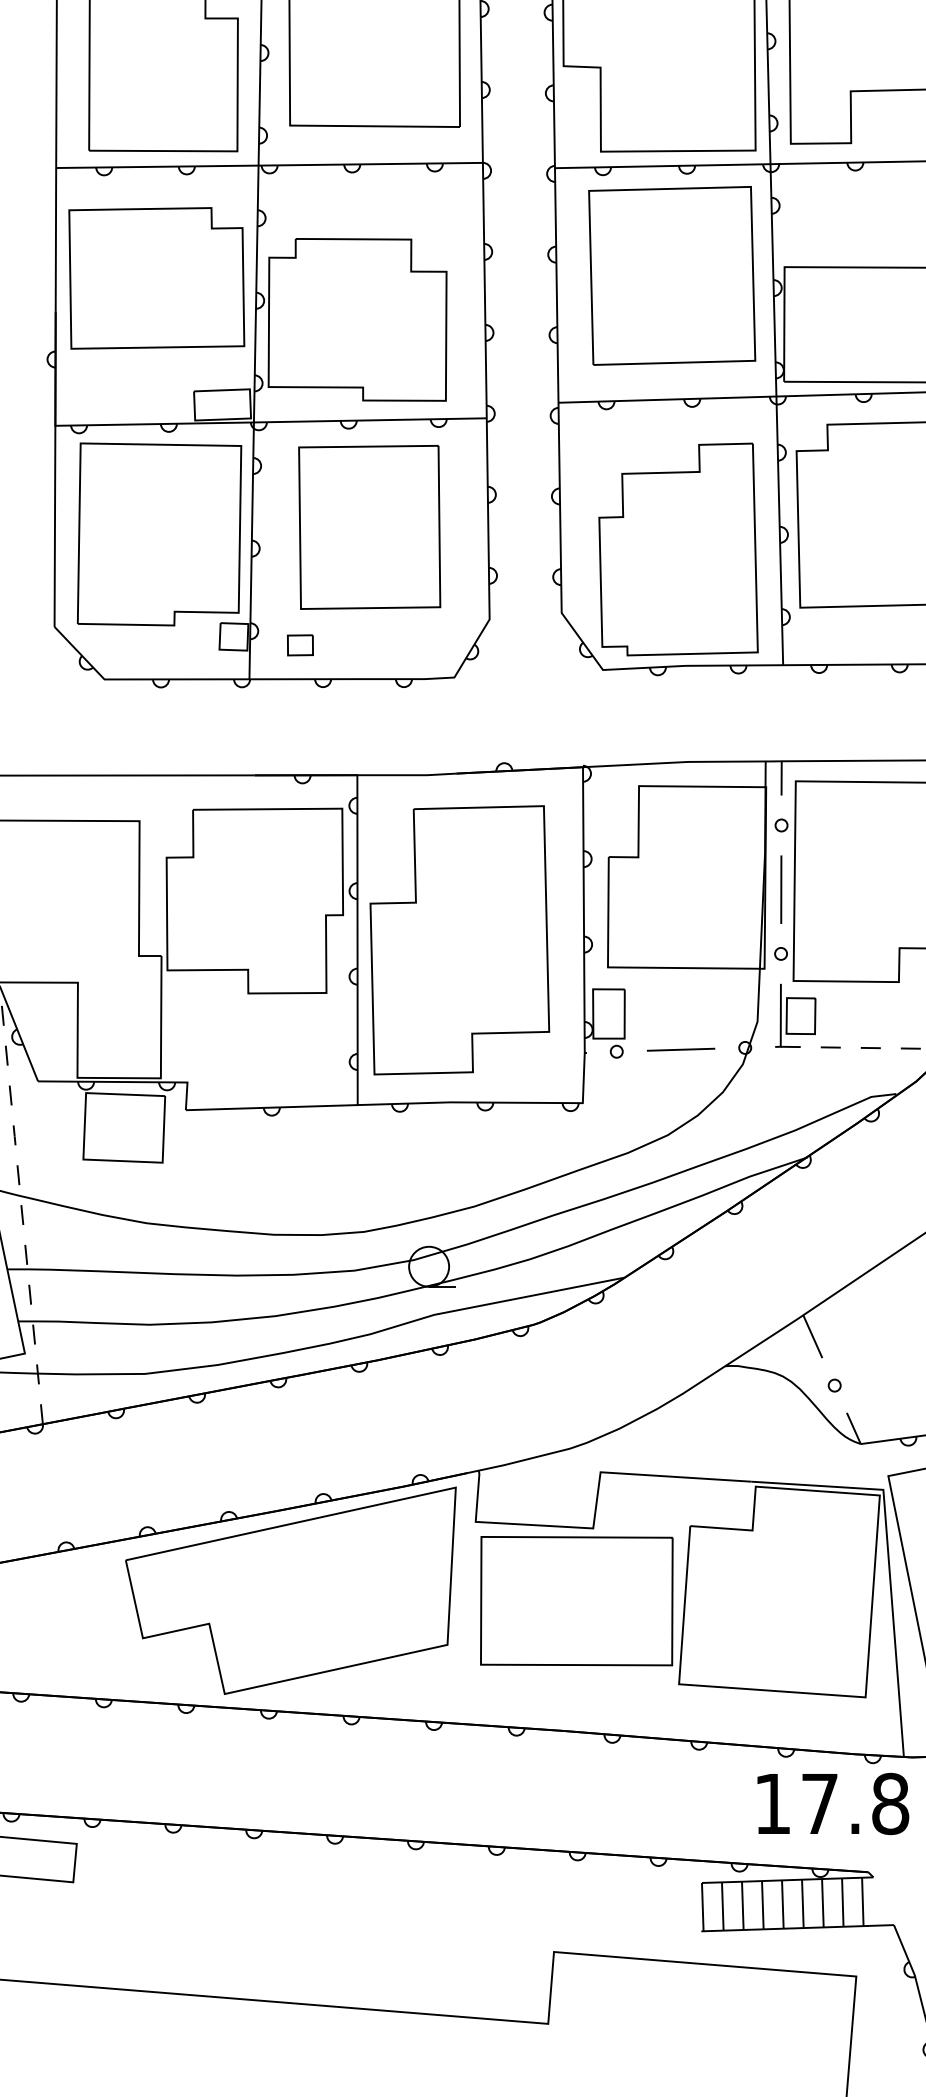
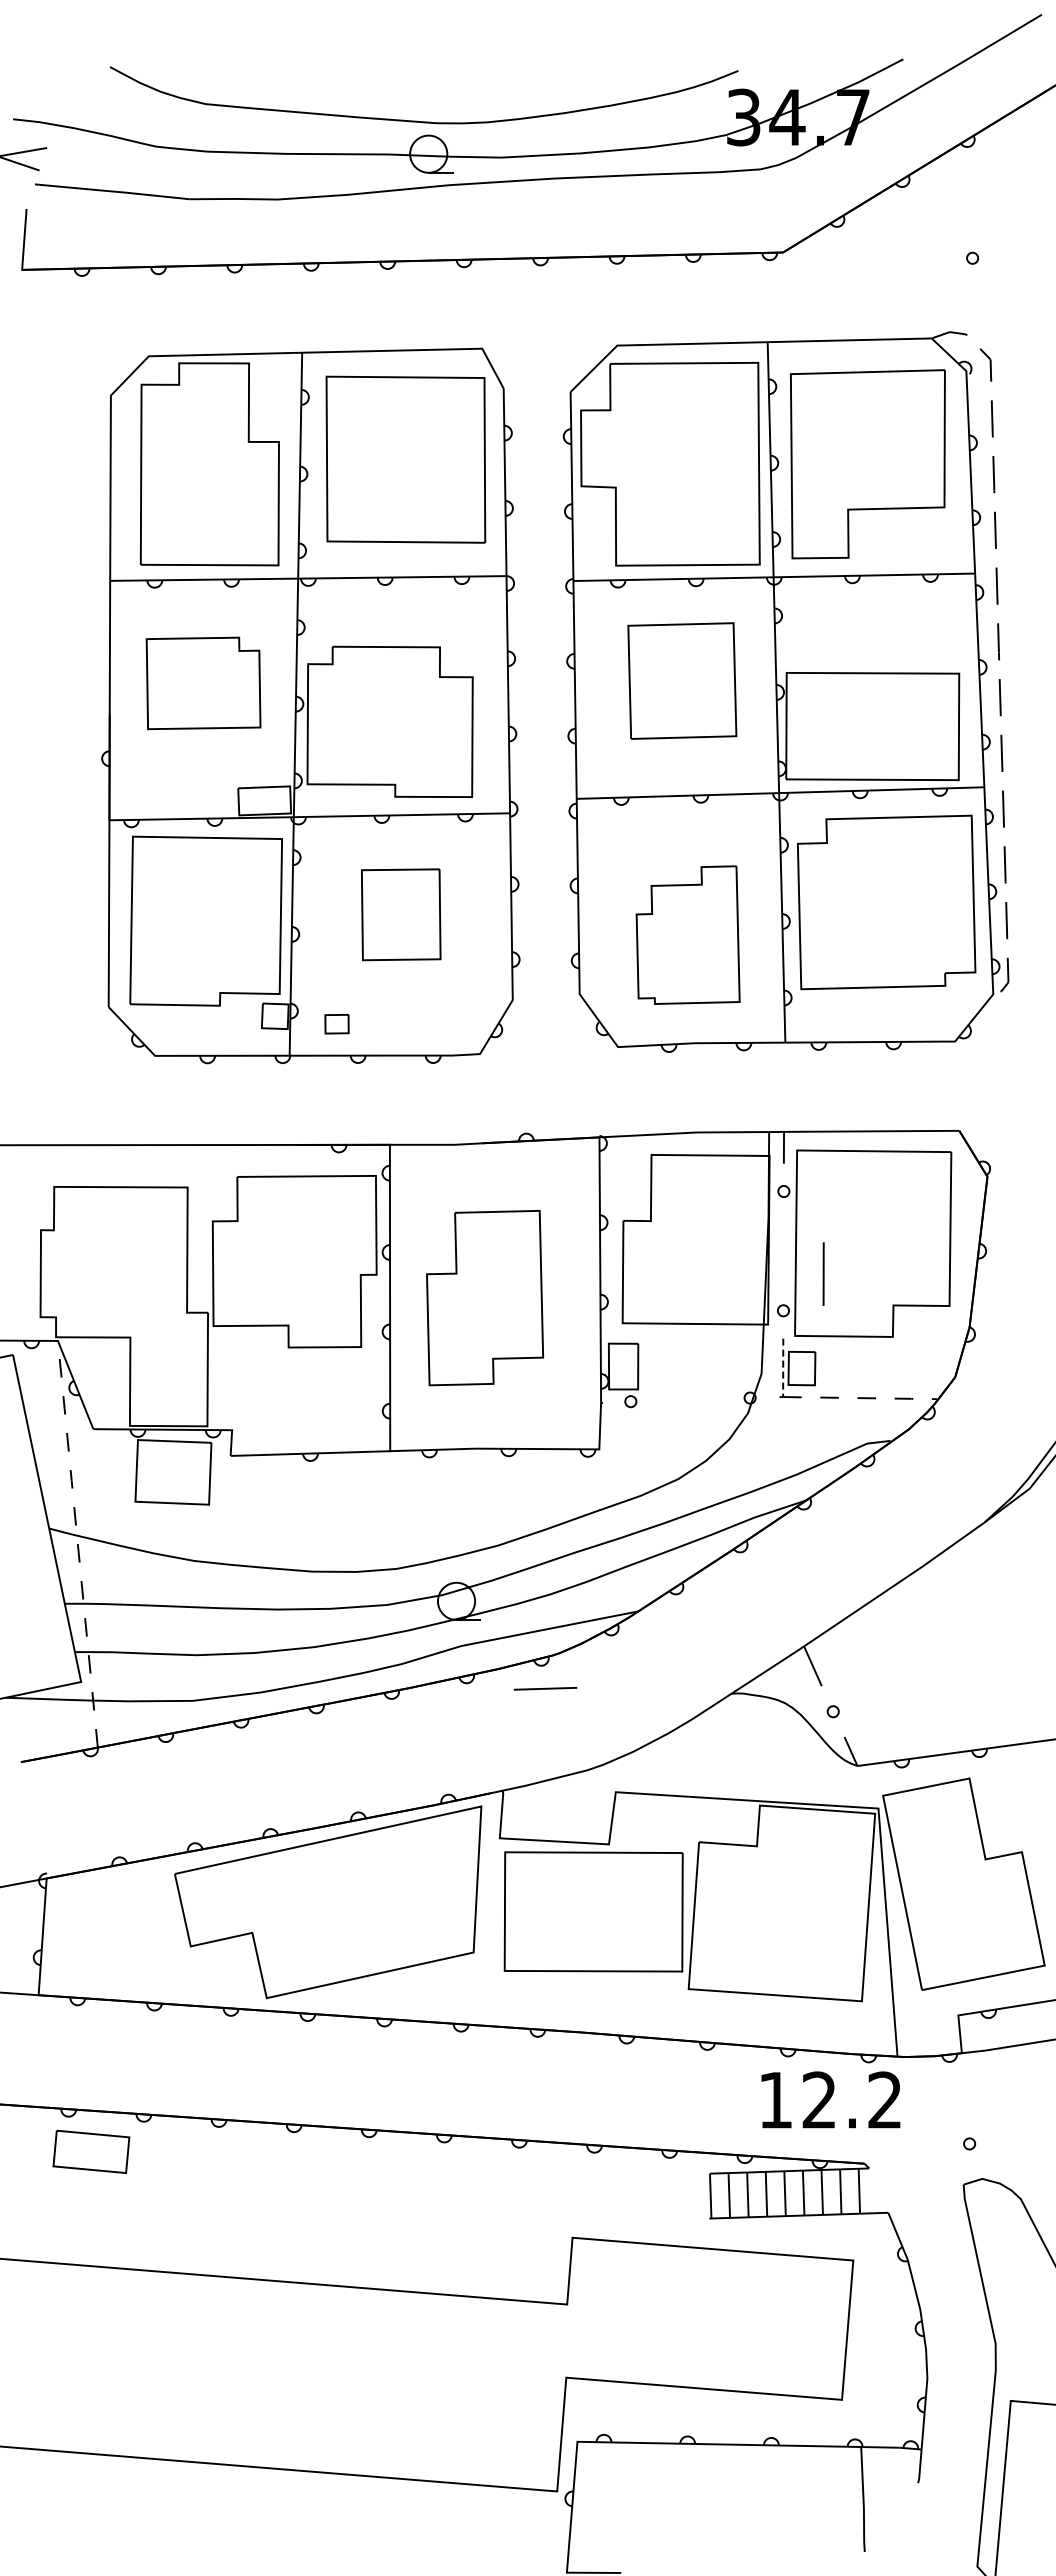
part: (672, 275) -> (682, 680), size x0.7
part: (156, 278) -> (203, 683), size x0.7
part: (368, 527) -> (400, 914), size x0.6
part: (677, 548) -> (687, 934), size x0.7
line: (781, 889) -> (823, 1273), moved
part: (459, 939) -> (484, 1297), size x0.7
line: (781, 1019) -> (783, 1371), solid -> dashed
line: (681, 1049) -> (545, 1688), moved
text: (855, 1804) -> (852, 2100), 17.8 -> 12.2

